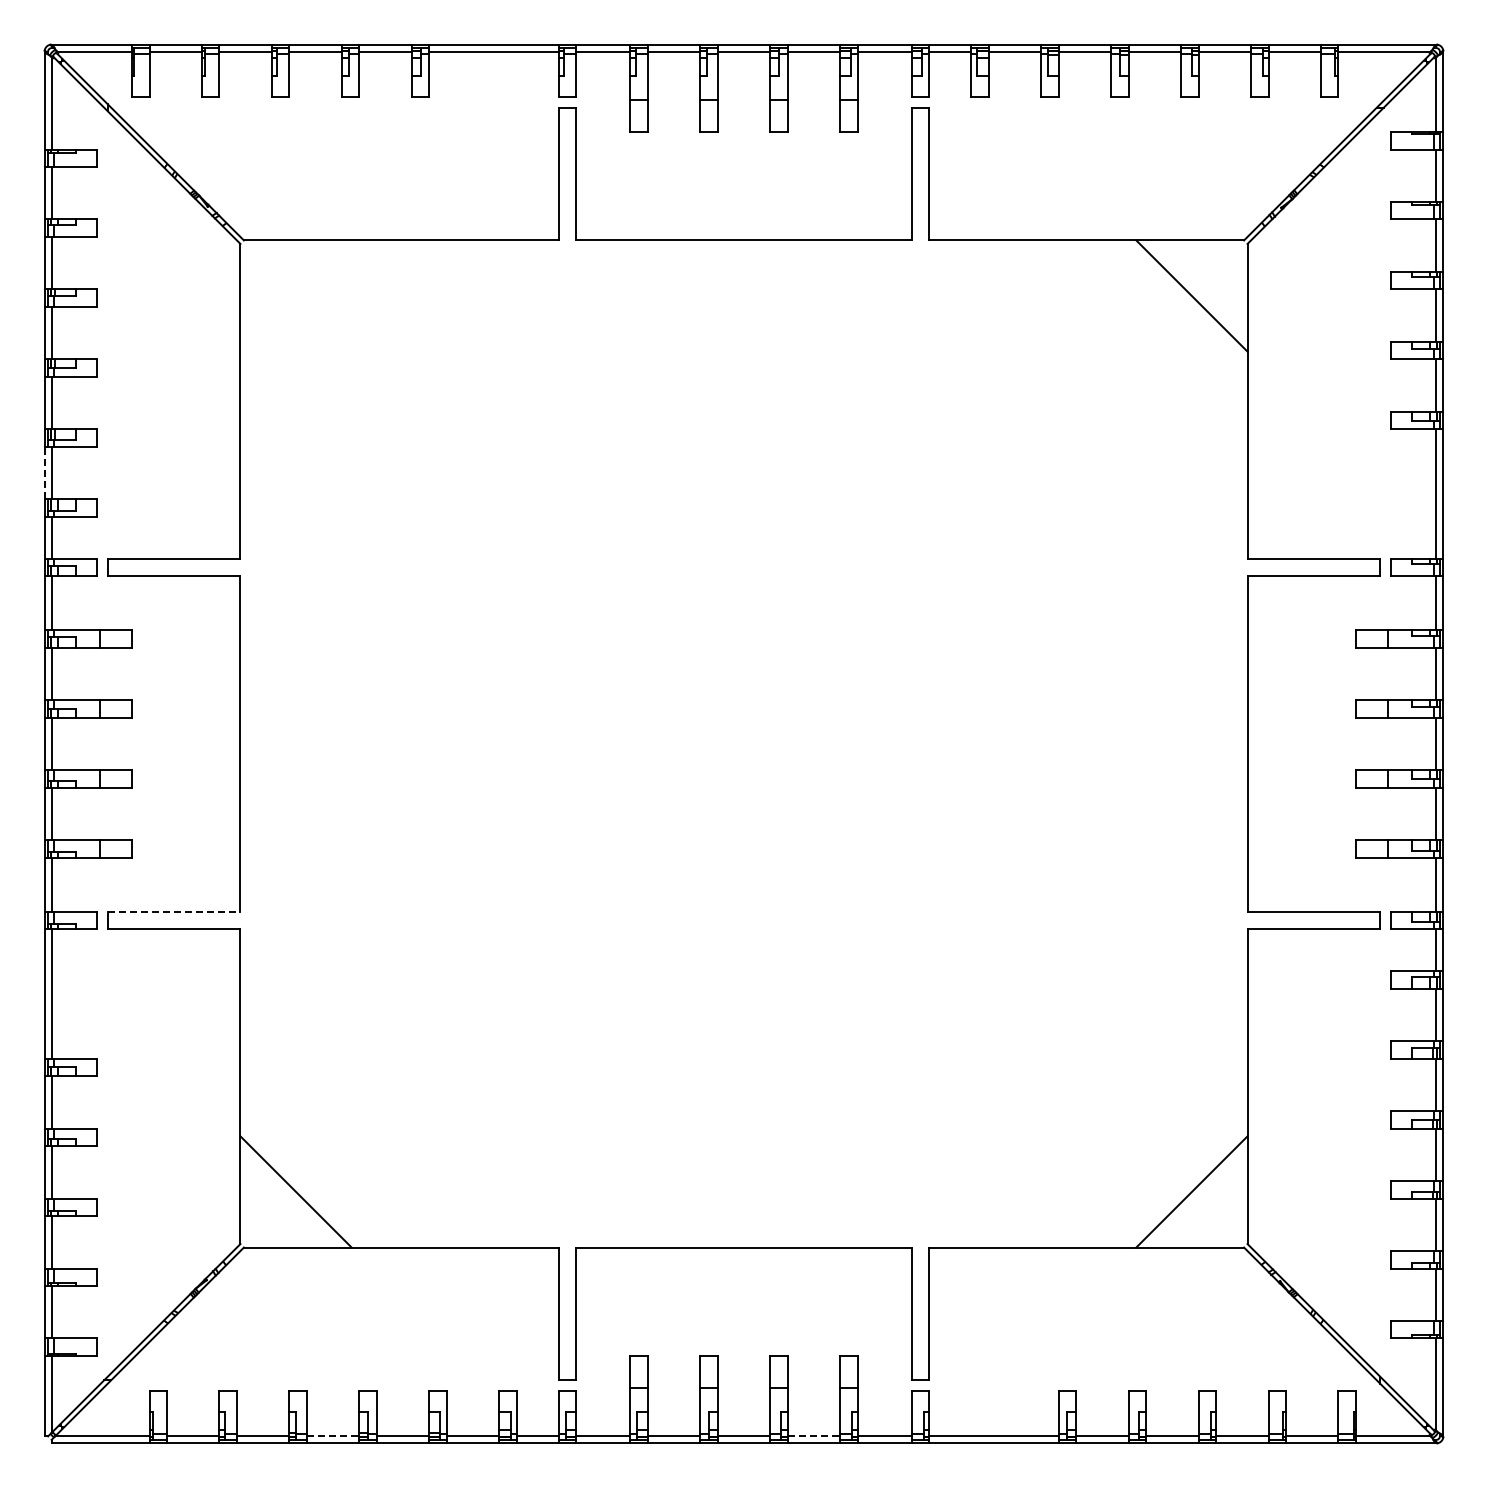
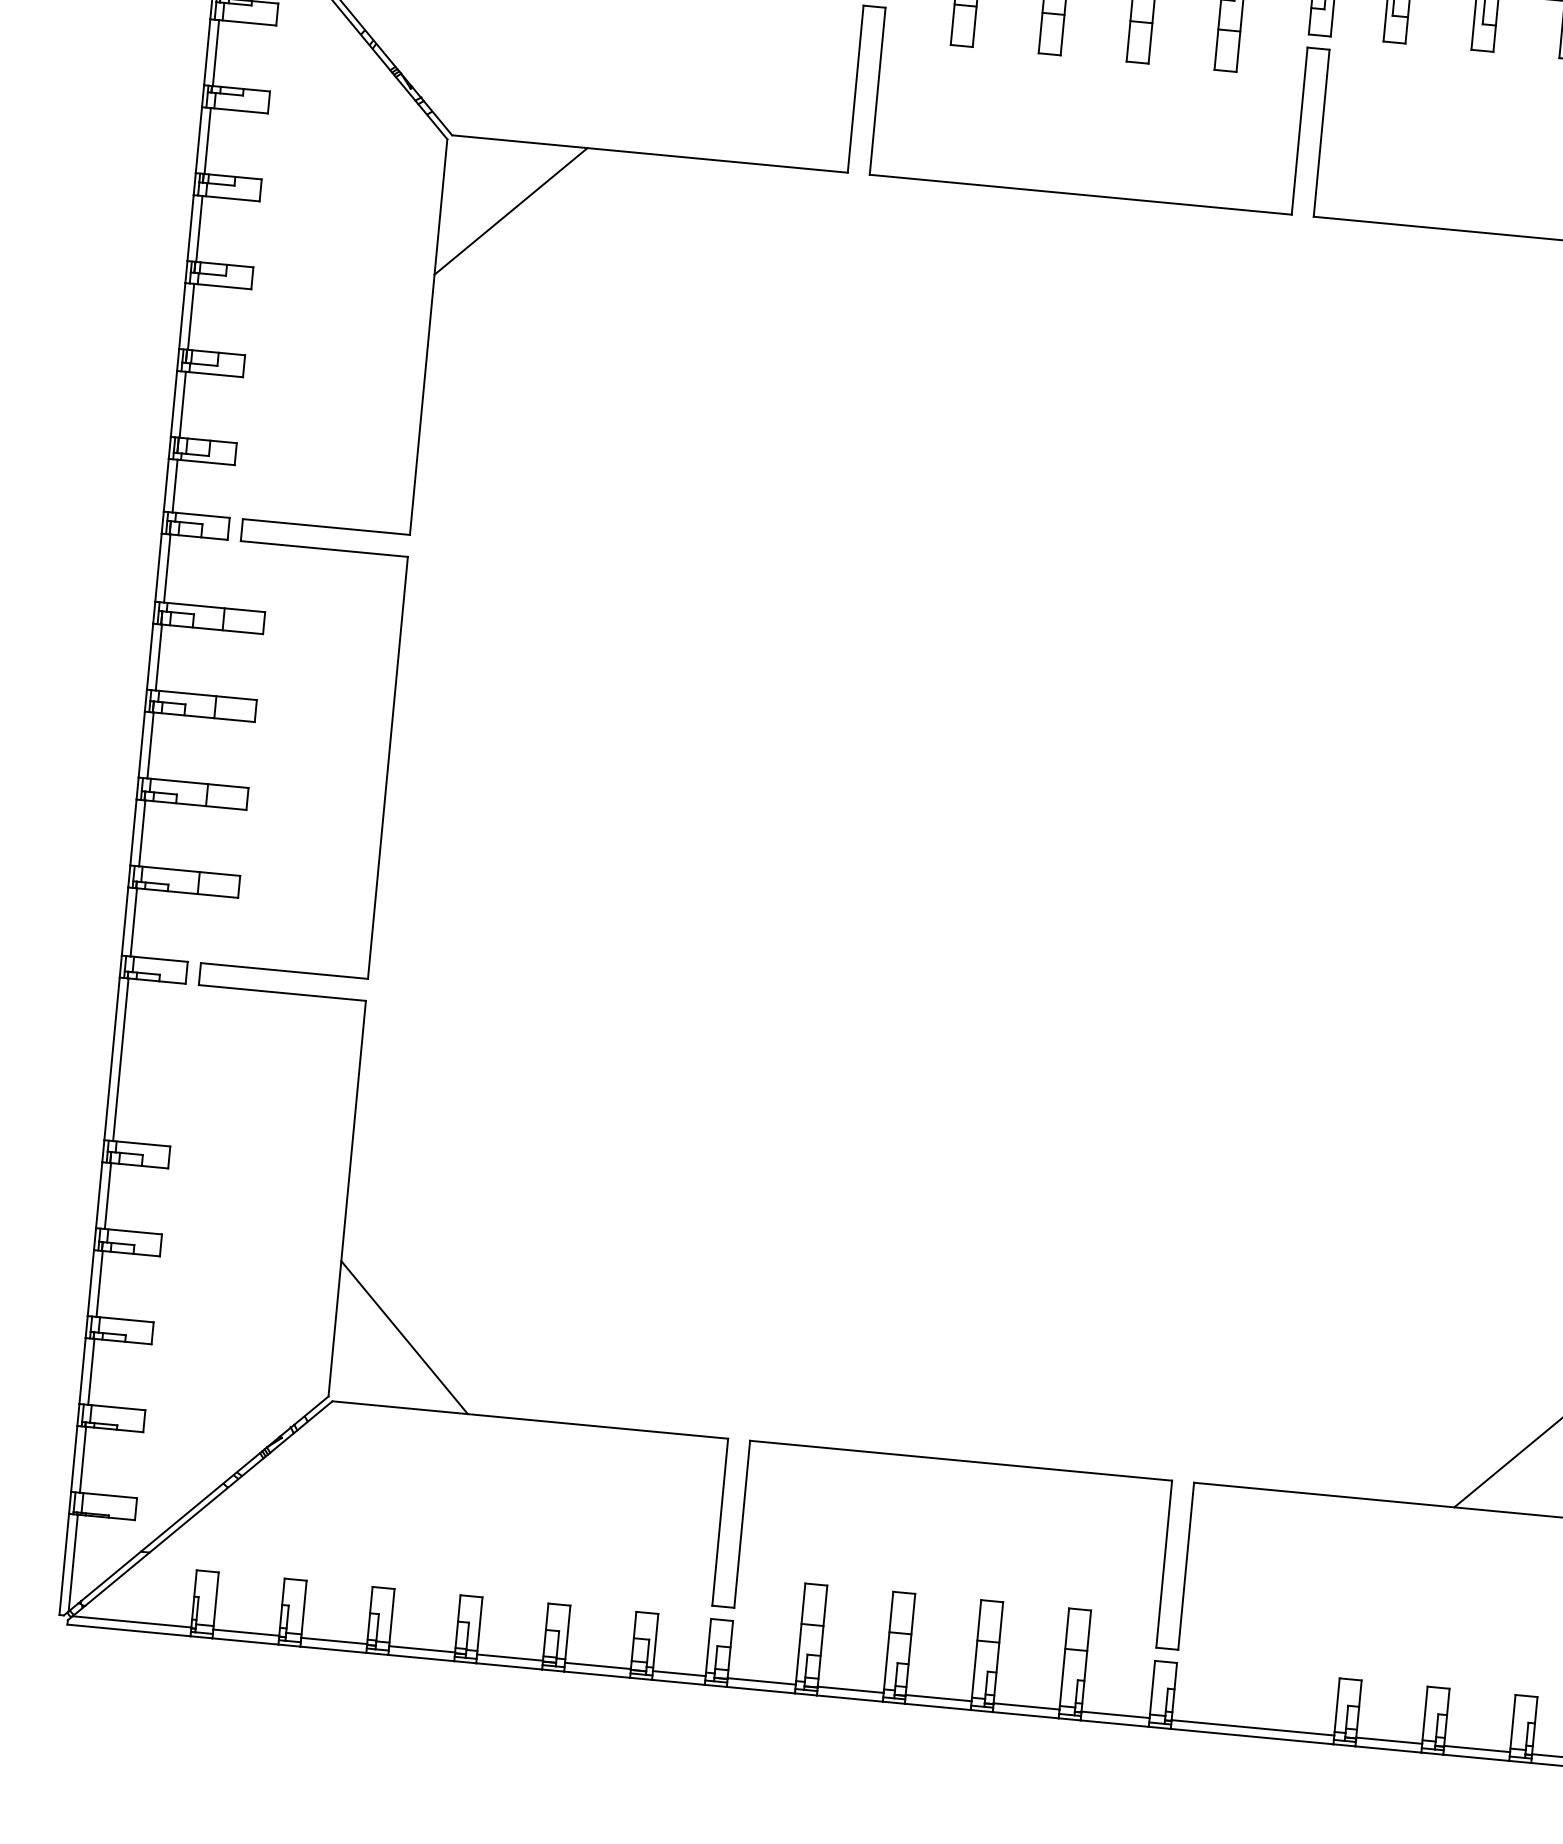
line: (295, 295) -> (510, 210), added
line: (44, 472) -> (173, 403), dashed -> solid
line: (174, 911) -> (285, 970), dashed -> solid
line: (333, 1436) -> (422, 1649), dashed -> solid
line: (814, 1436) -> (1027, 1706), dashed -> solid

